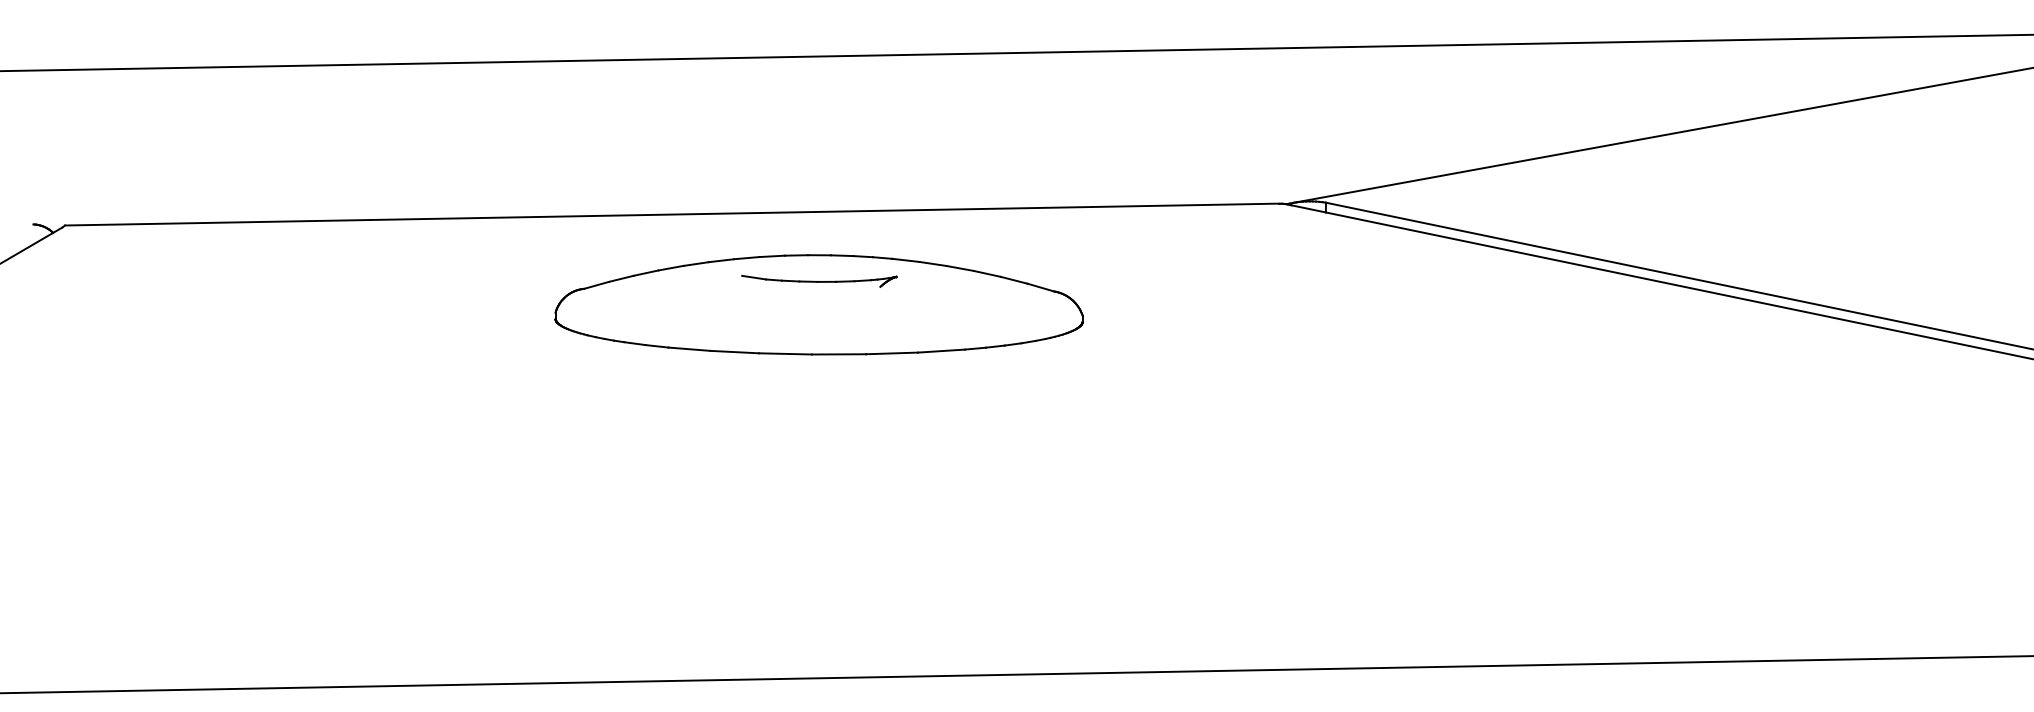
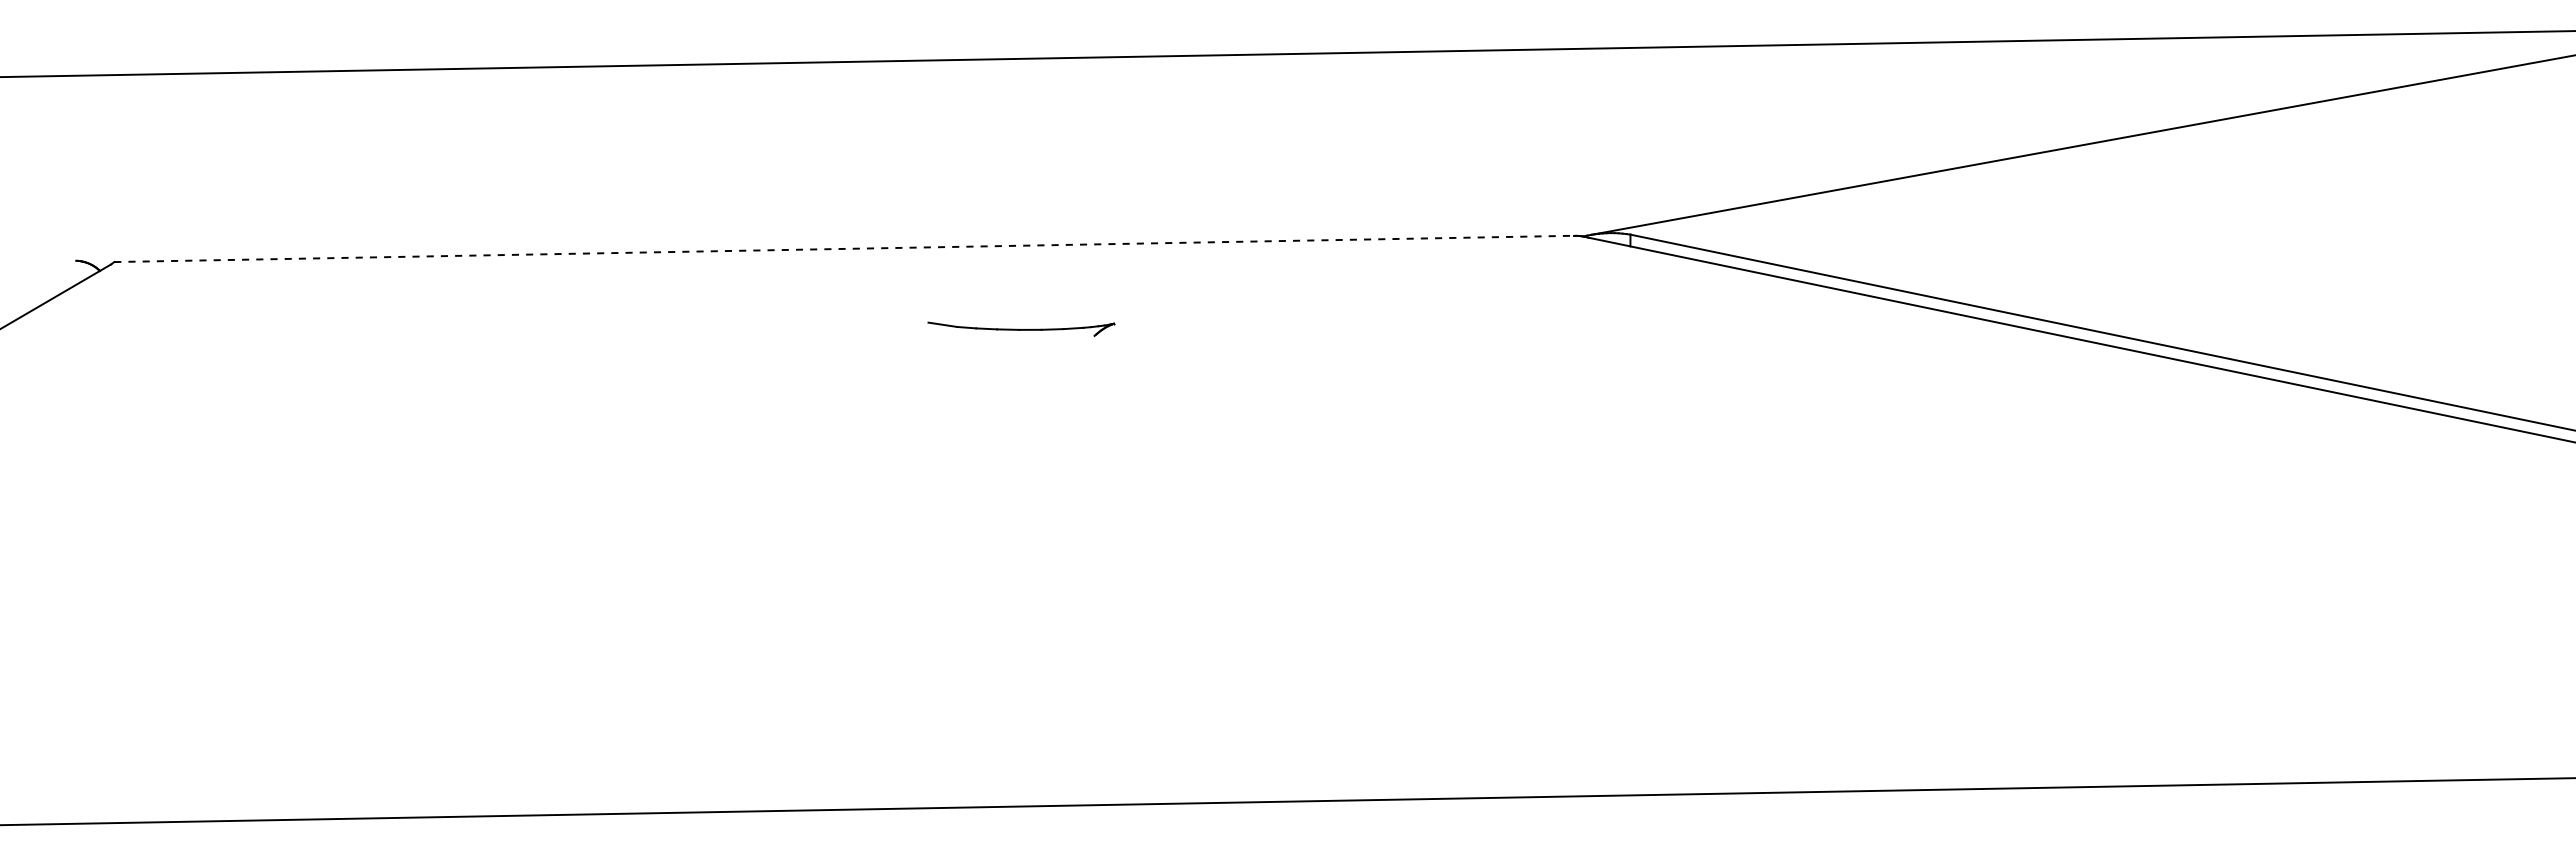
line: (671, 214) -> (843, 248), solid -> dashed
part: (818, 304) -> (1020, 357), removed

